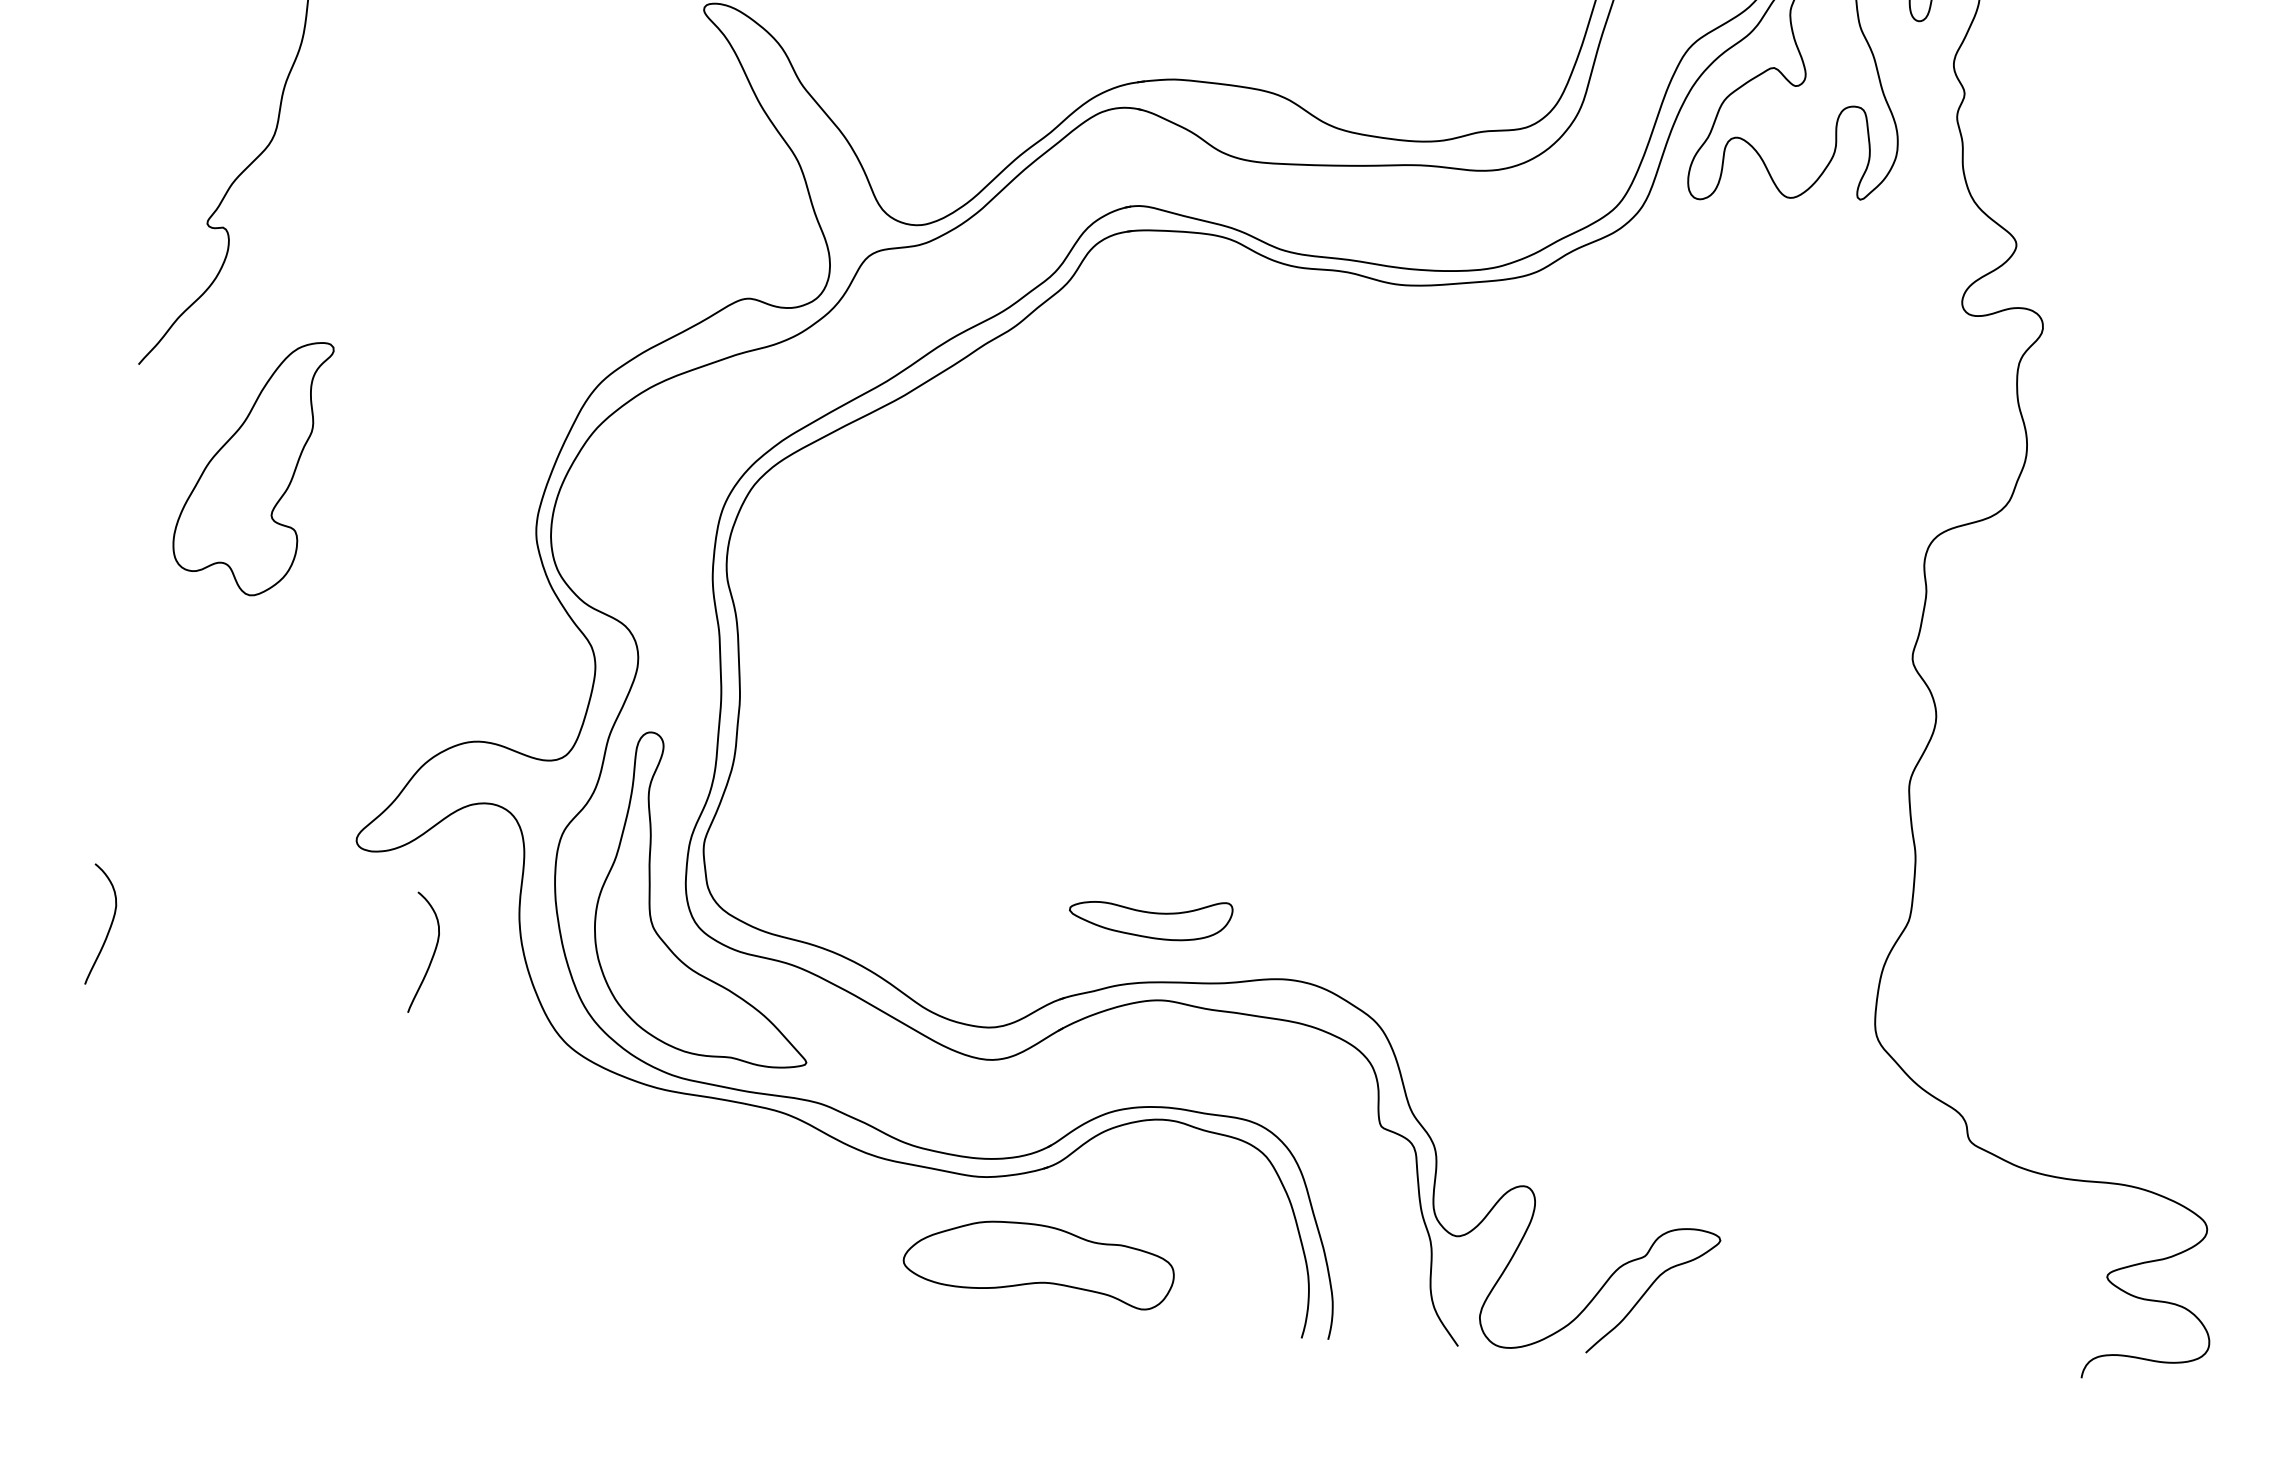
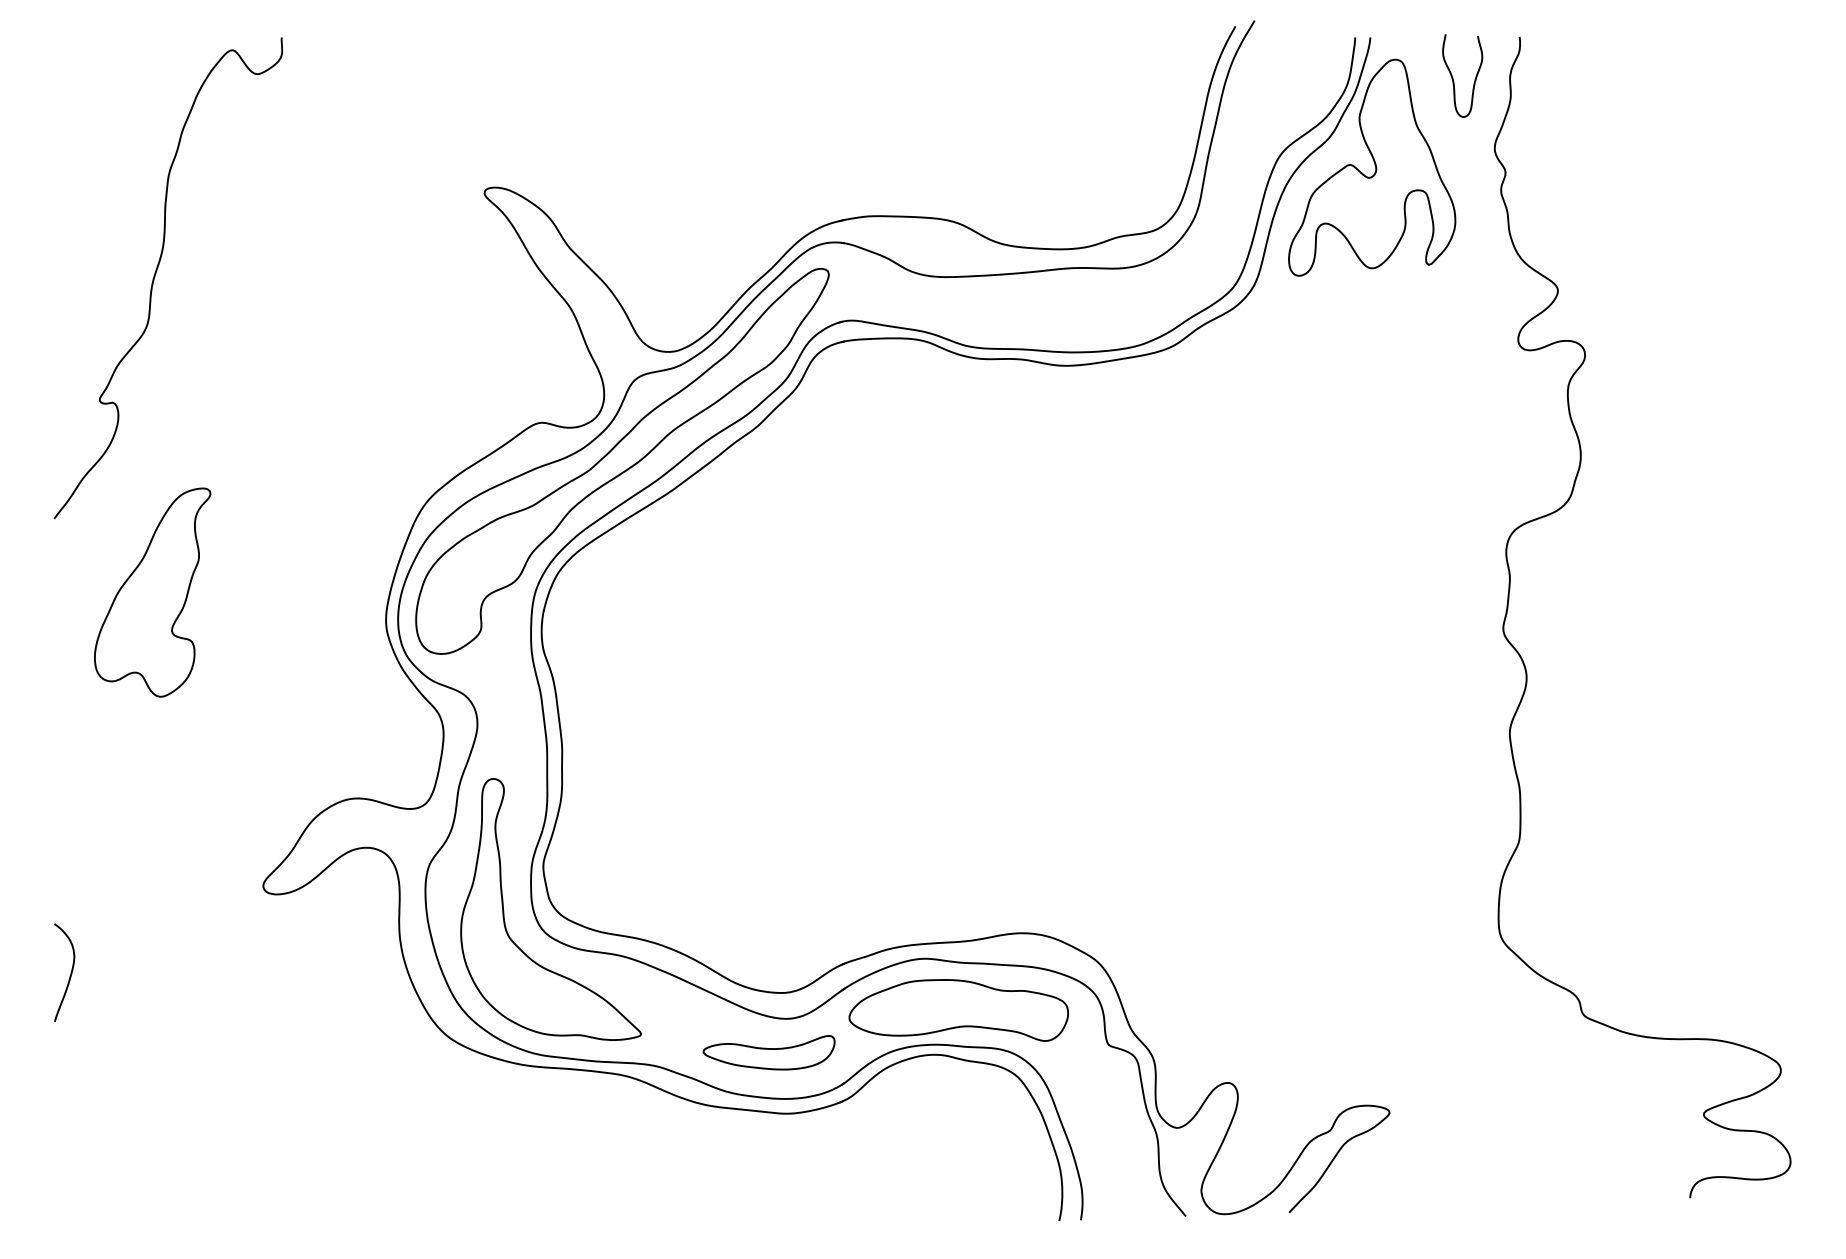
part: (845, 355) -> (622, 461), added
part: (1149, 917) -> (768, 1052), moved
curve: (432, 953) -> (332, 972), removed
part: (1038, 1262) -> (958, 1010), moved

